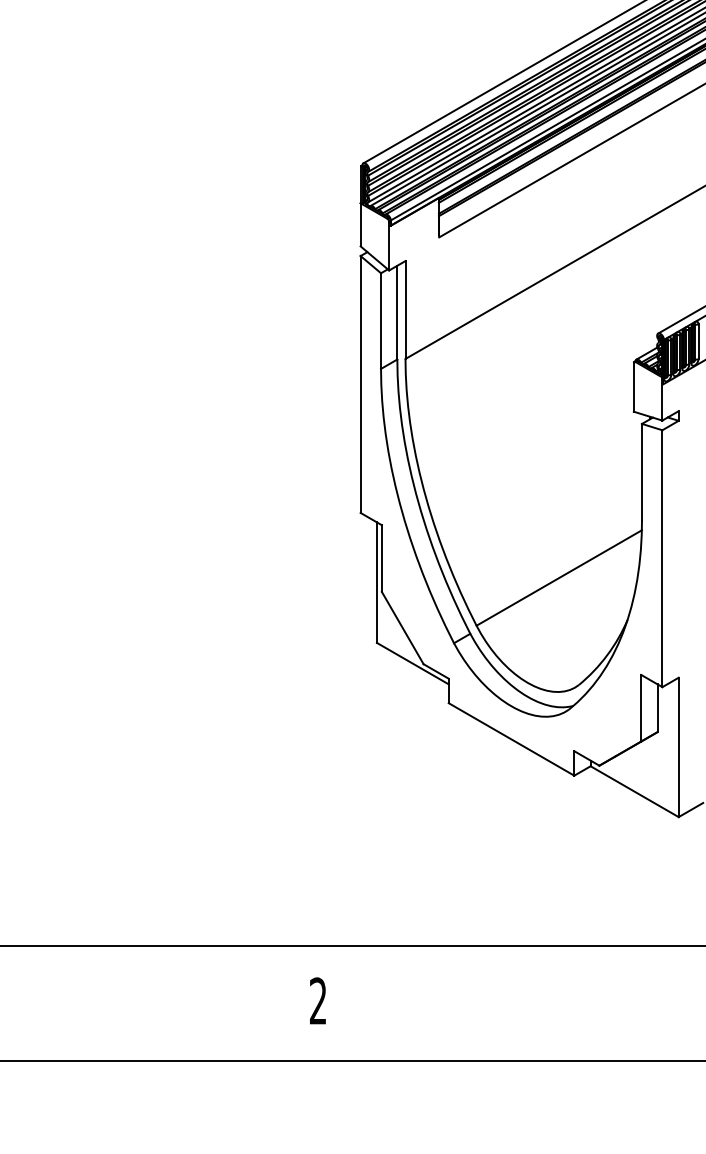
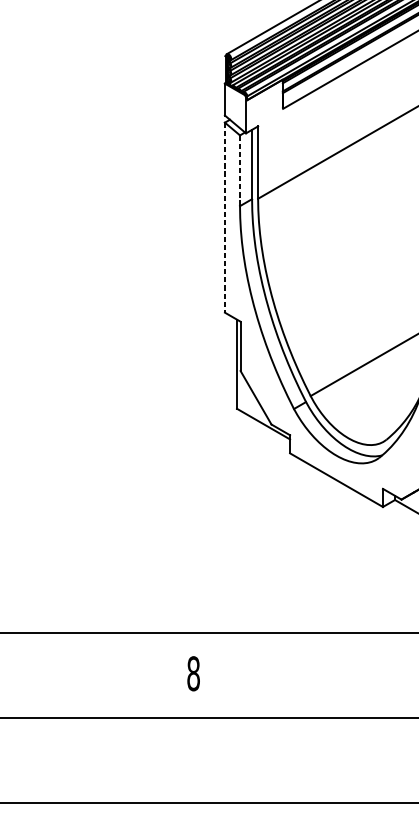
line: (381, 321) -> (240, 171), solid -> dashed
line: (360, 385) -> (224, 218), solid -> dashed
text: (317, 1001) -> (193, 674), 2 -> 8

